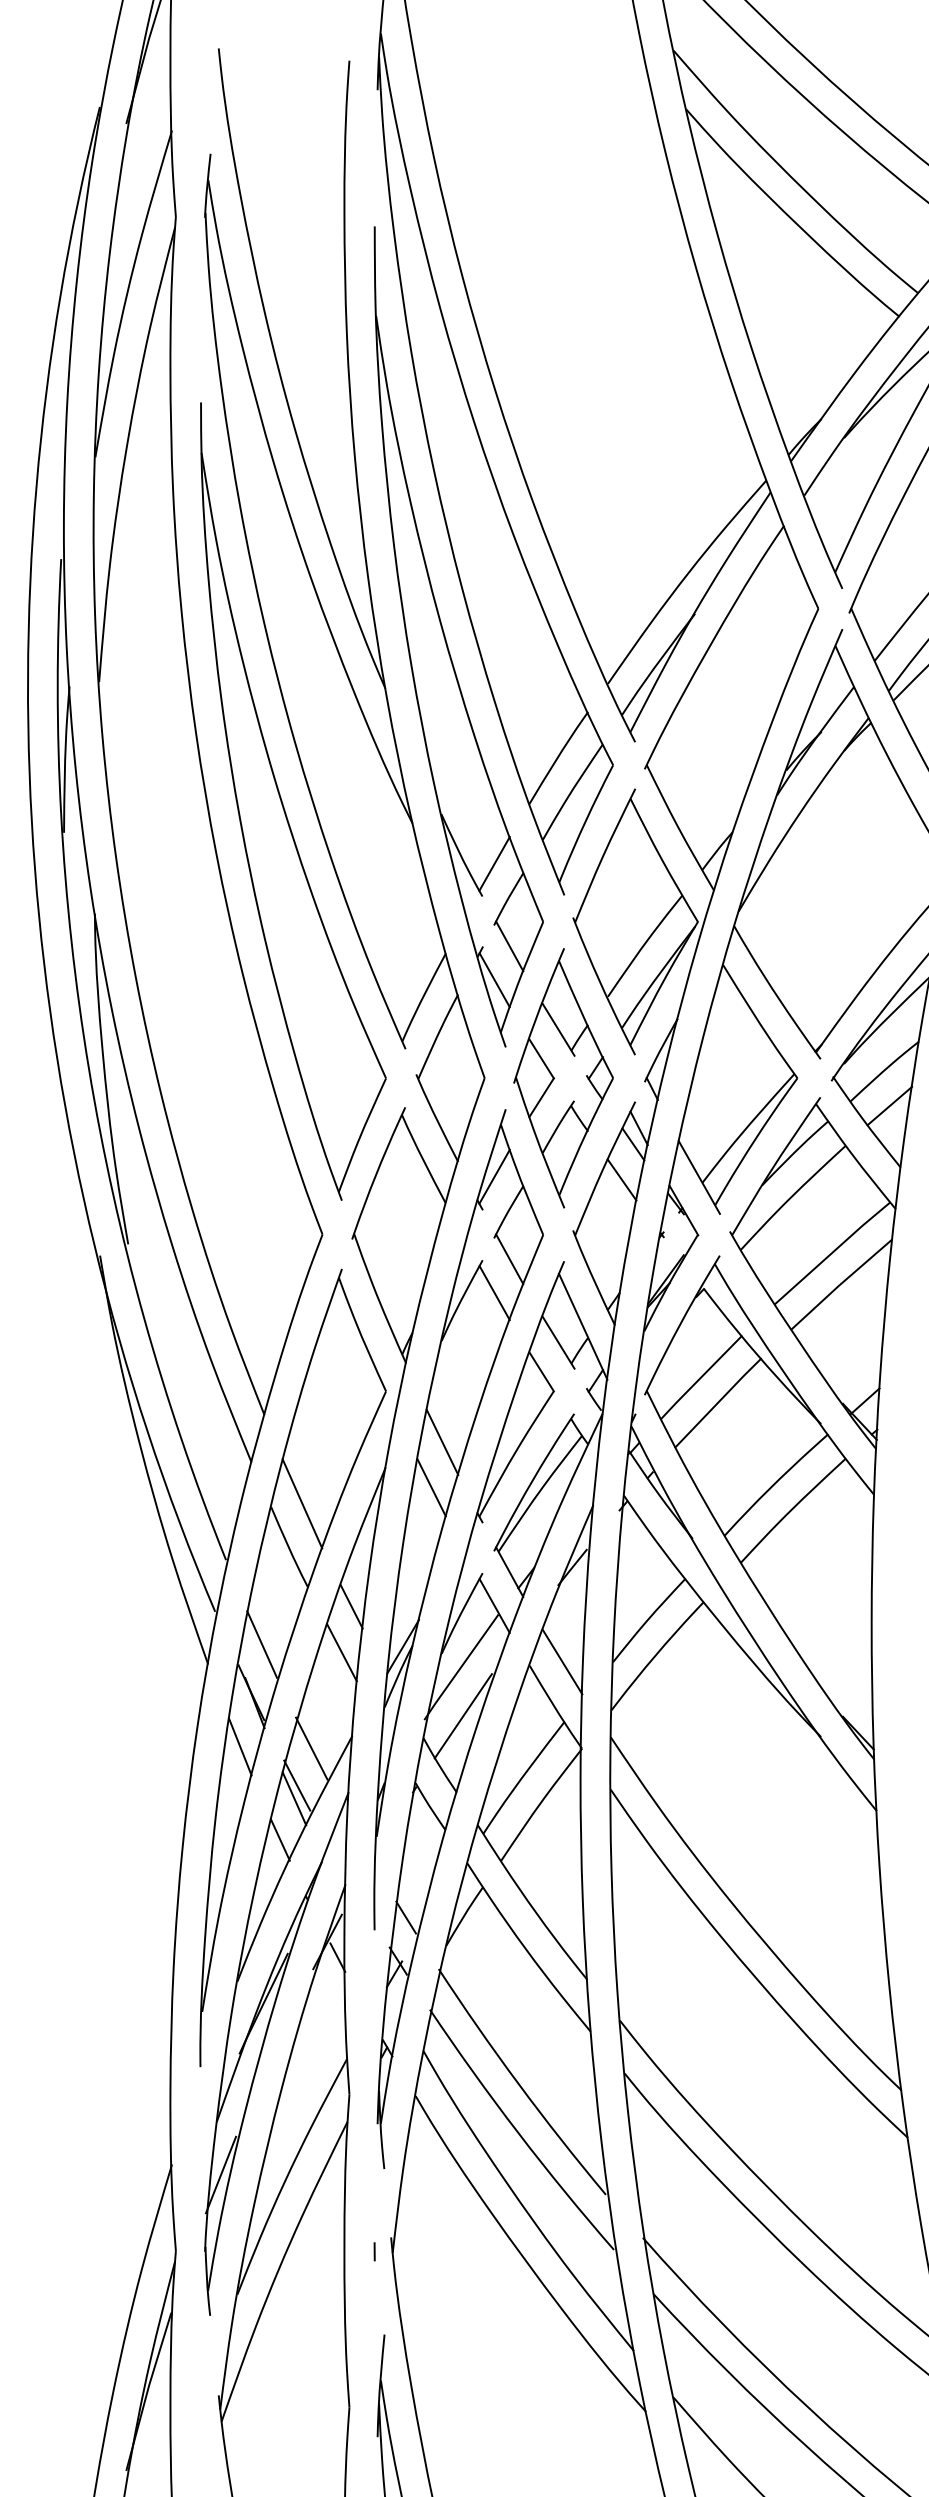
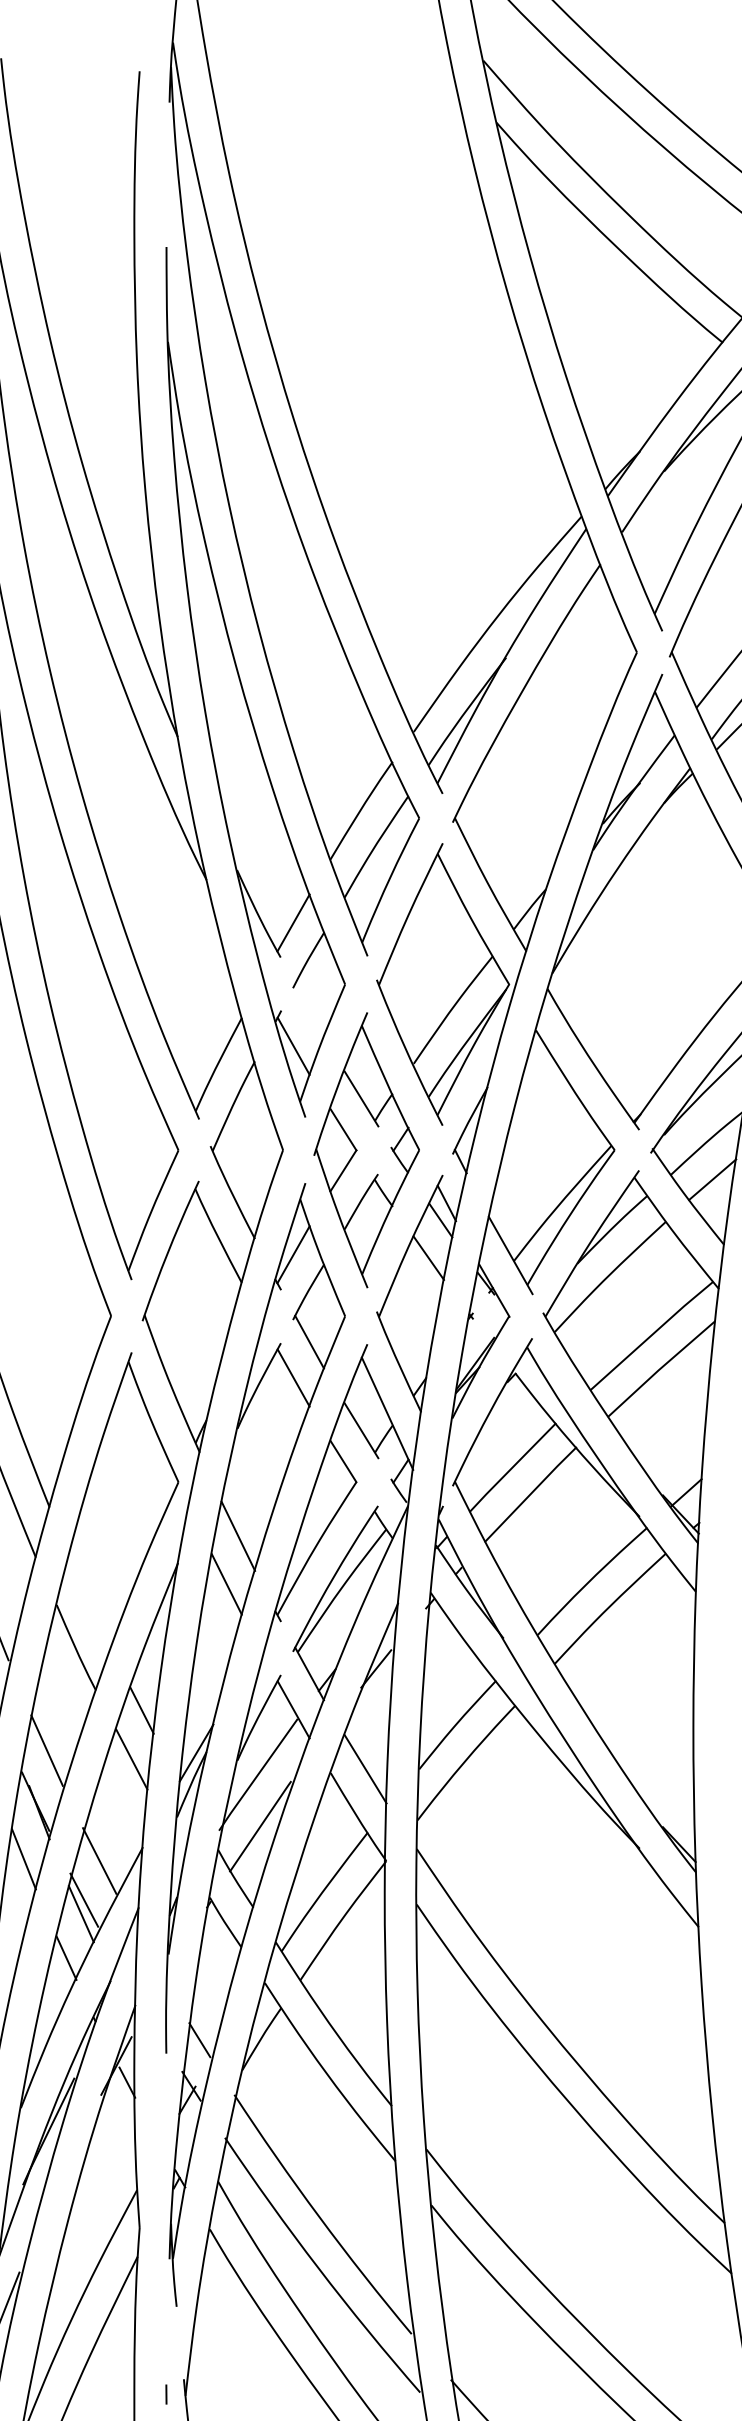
line: (509, 946) -> (309, 1010), removed
line: (302, 1503) -> (89, 1601), removed

